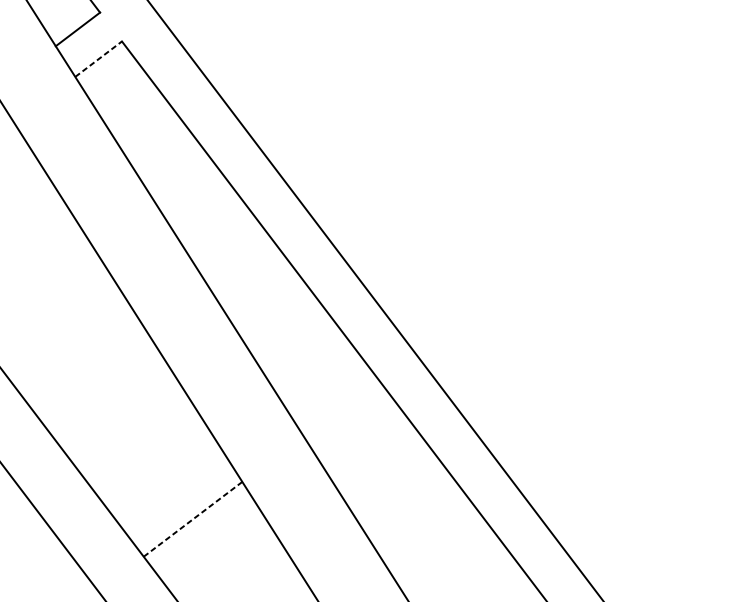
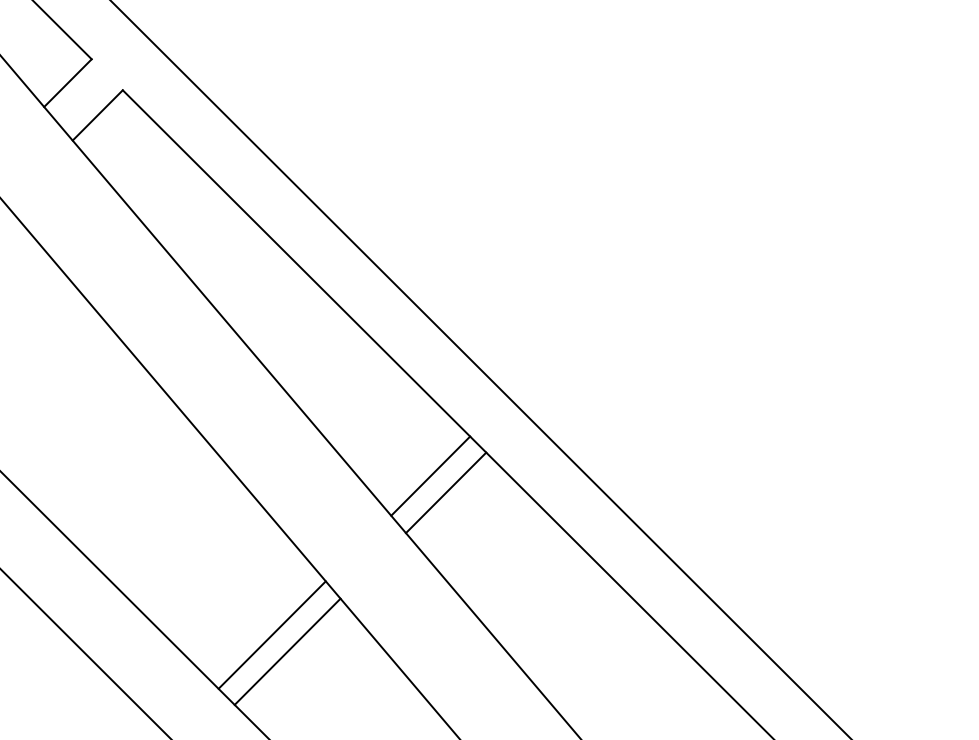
line: (99, 59) -> (98, 115), dashed -> solid
line: (329, 391) -> (430, 475), added
line: (341, 407) -> (446, 492), added
line: (181, 503) -> (271, 634), added
line: (192, 519) -> (287, 651), dashed -> solid

